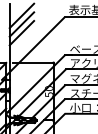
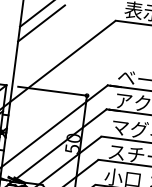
line: (21, 32) -> (39, 36), removed

